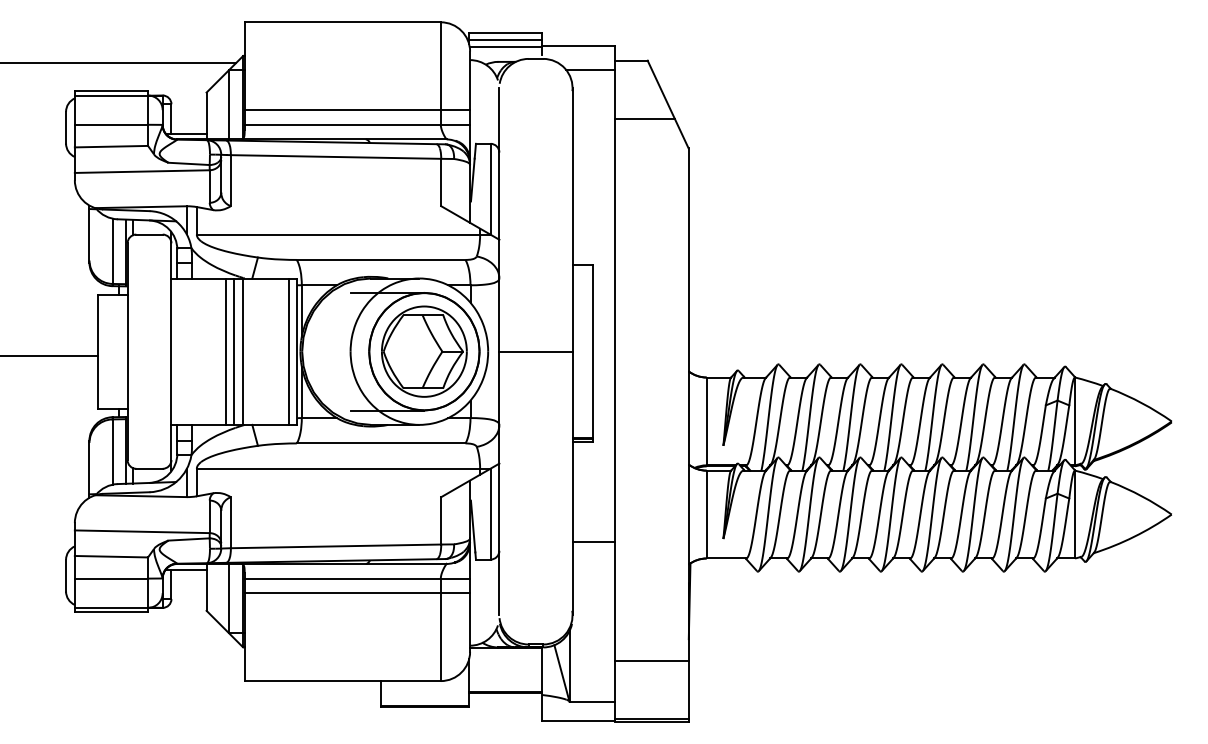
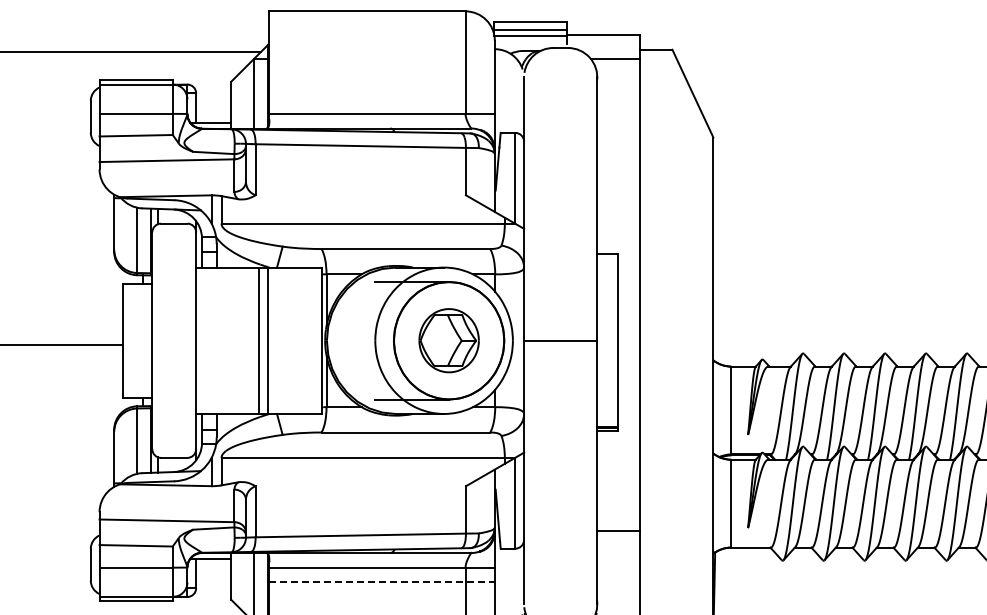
line: (357, 110) -> (382, 99), removed
line: (645, 119) -> (670, 108), removed
line: (225, 351) -> (250, 340), removed
line: (288, 351) -> (313, 340), removed
part: (424, 351) -> (449, 340), size x0.7
line: (357, 593) -> (382, 582), solid -> dashed

